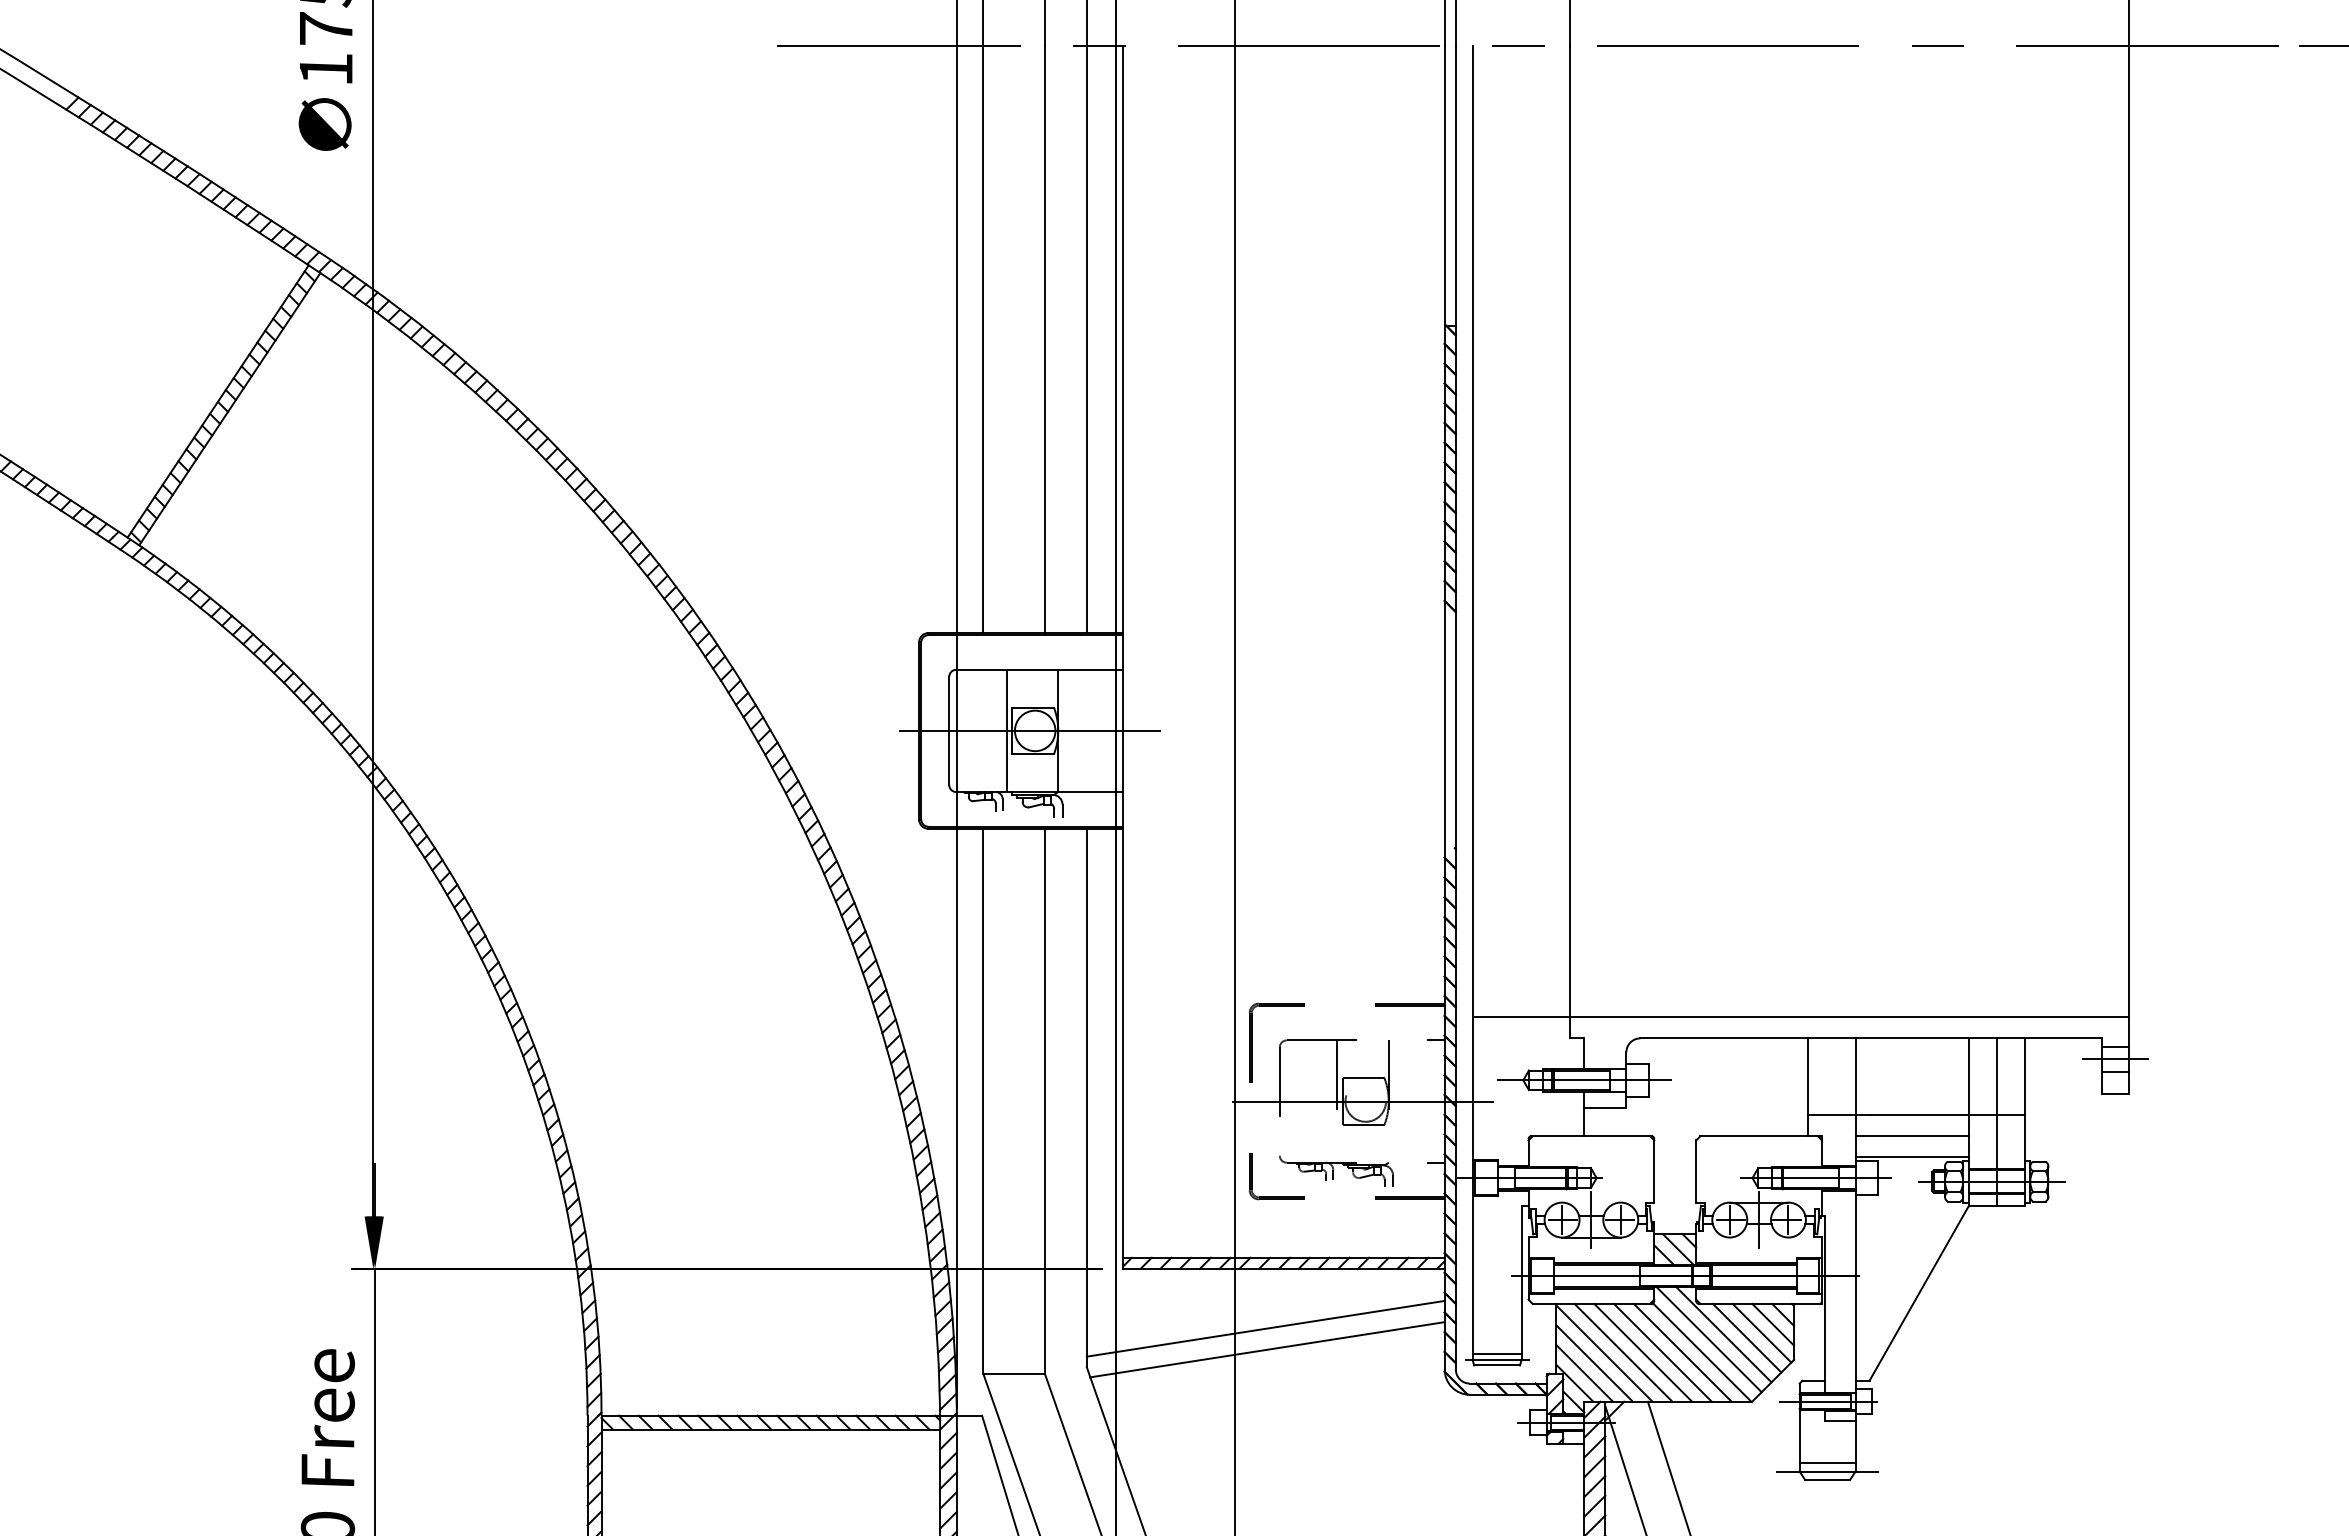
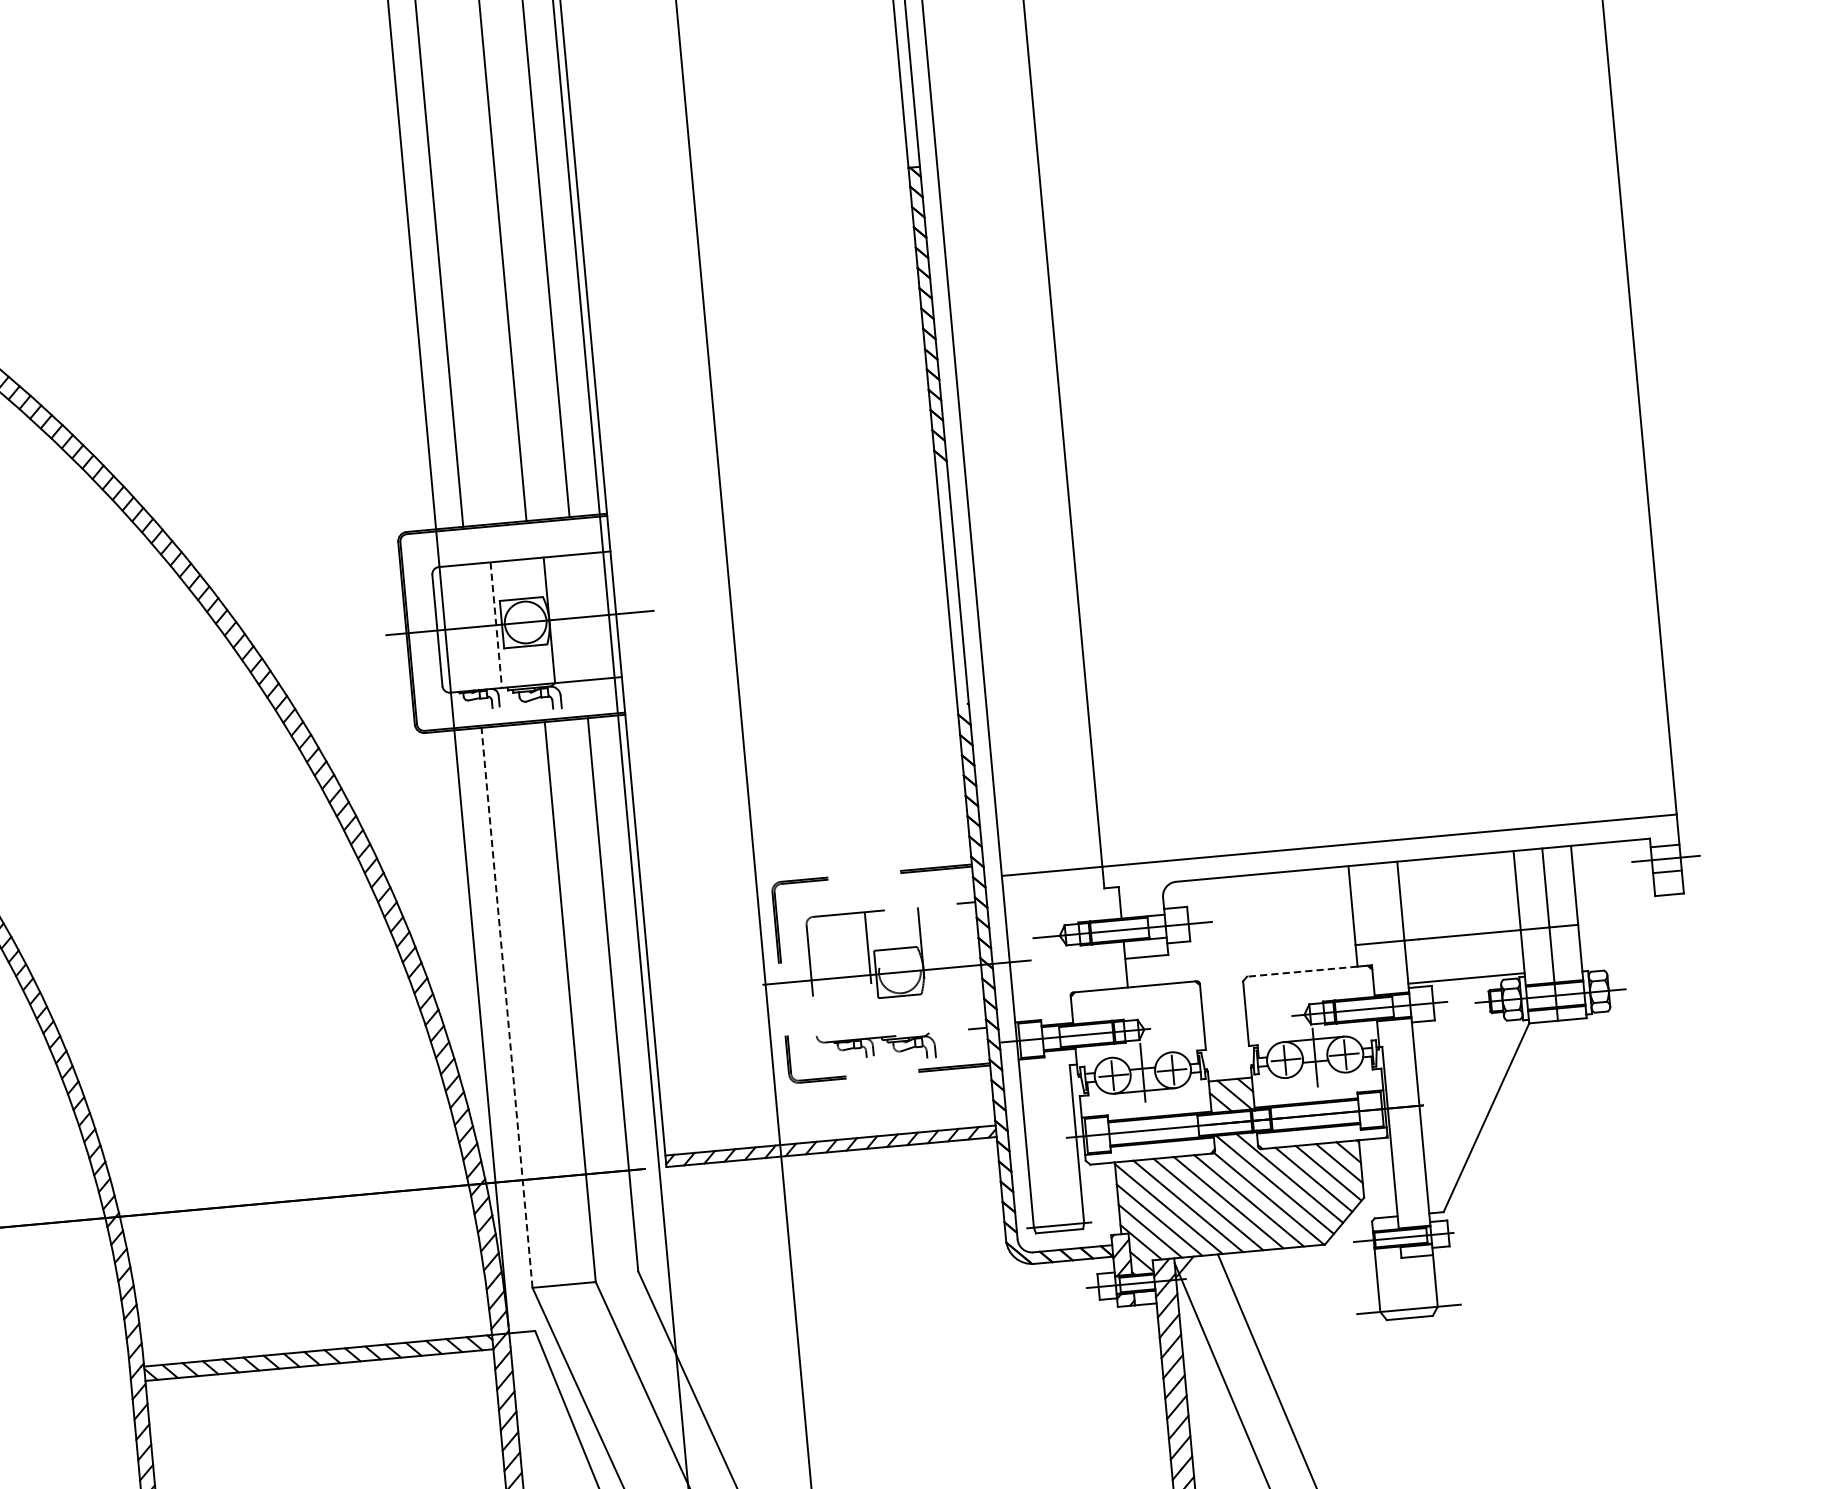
line: (1006, 731) -> (496, 625), solid -> dashed
line: (983, 1101) -> (507, 1008), solid -> dashed
line: (1754, 1136) -> (1302, 971), solid -> dashed
line: (1911, 1136) -> (1463, 957), removed
line: (1265, 1328) -> (818, 1214), removed
line: (1267, 1349) -> (822, 1236), removed
line: (1496, 1353) -> (1057, 1218), removed
line: (1827, 1463) -> (1408, 1301), removed

